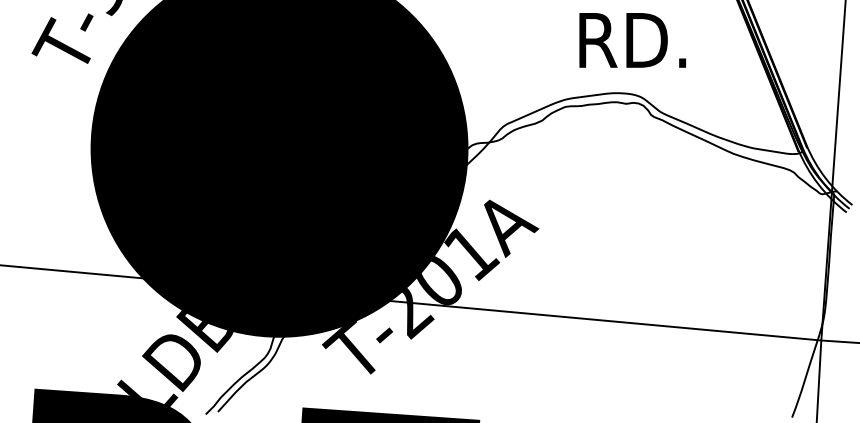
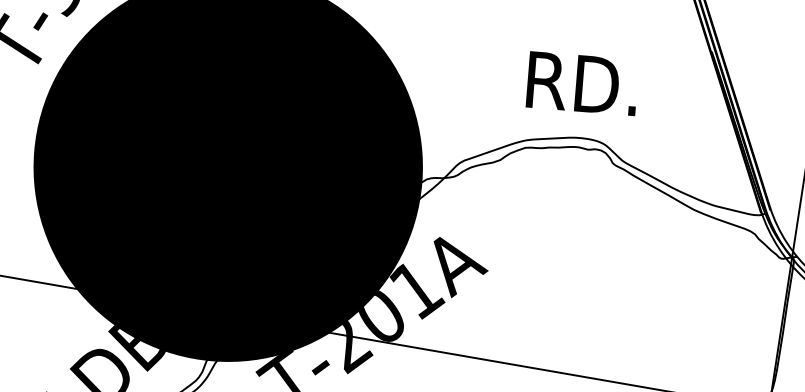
text: (632, 40) -> (582, 83), moved

